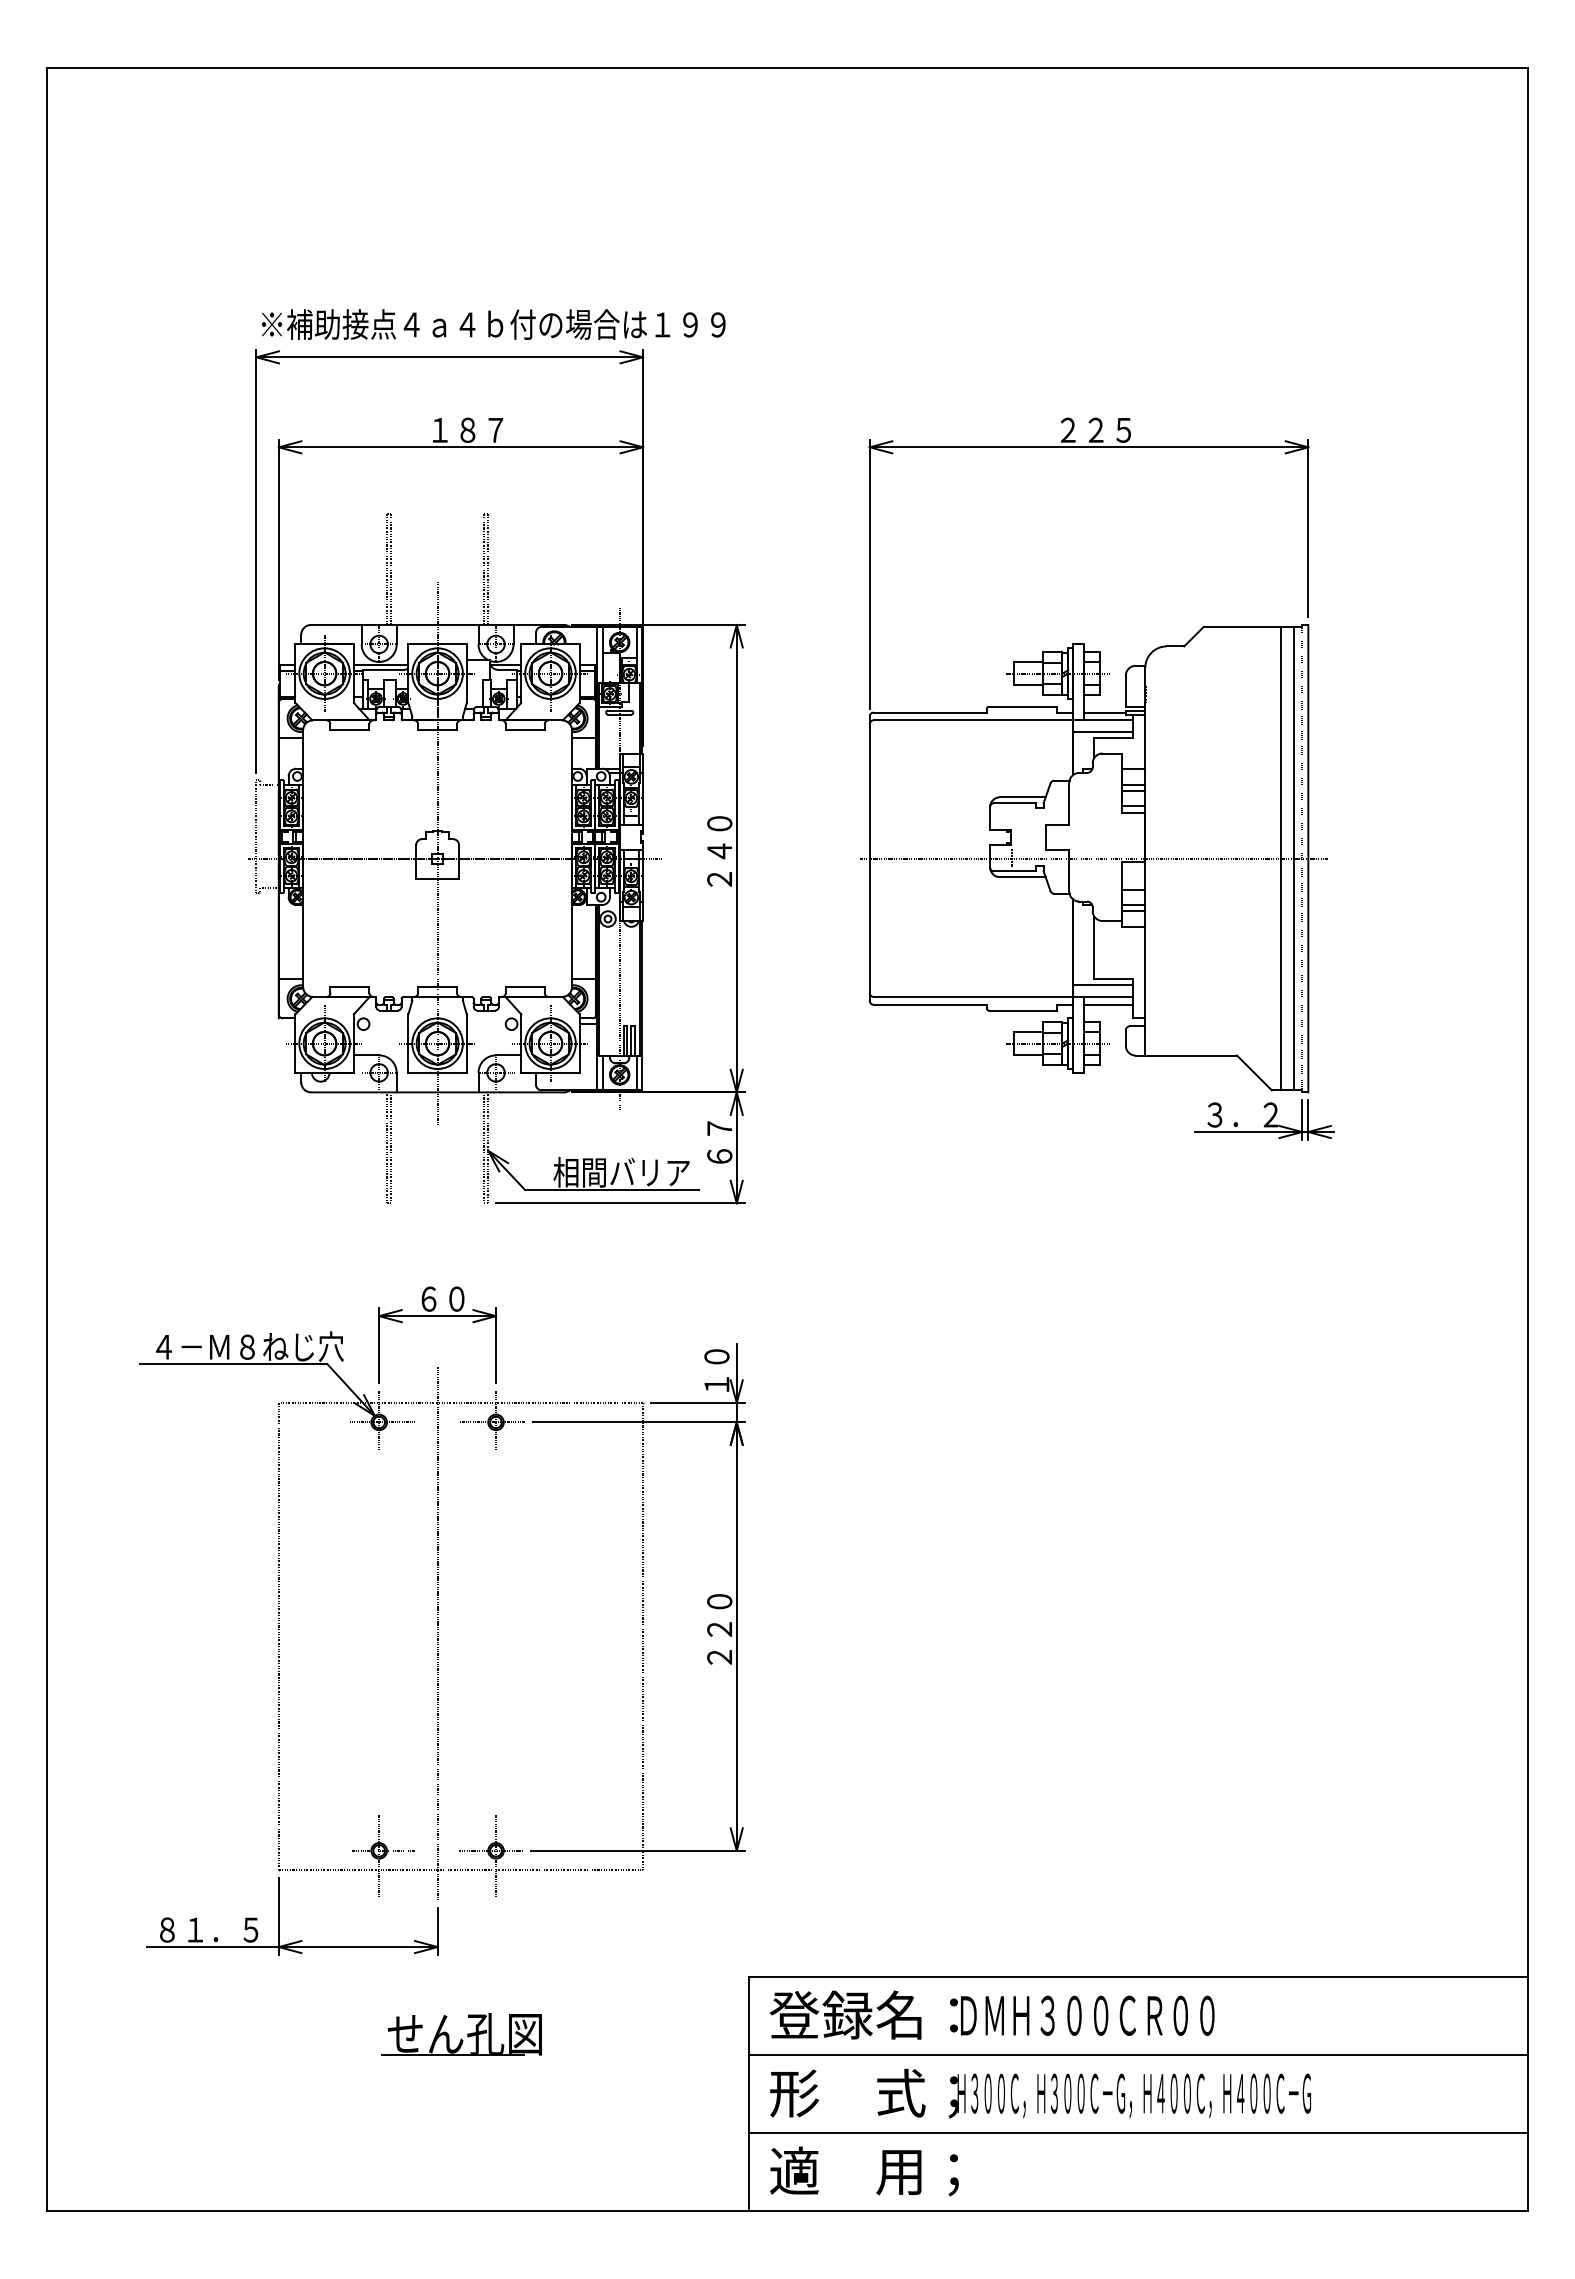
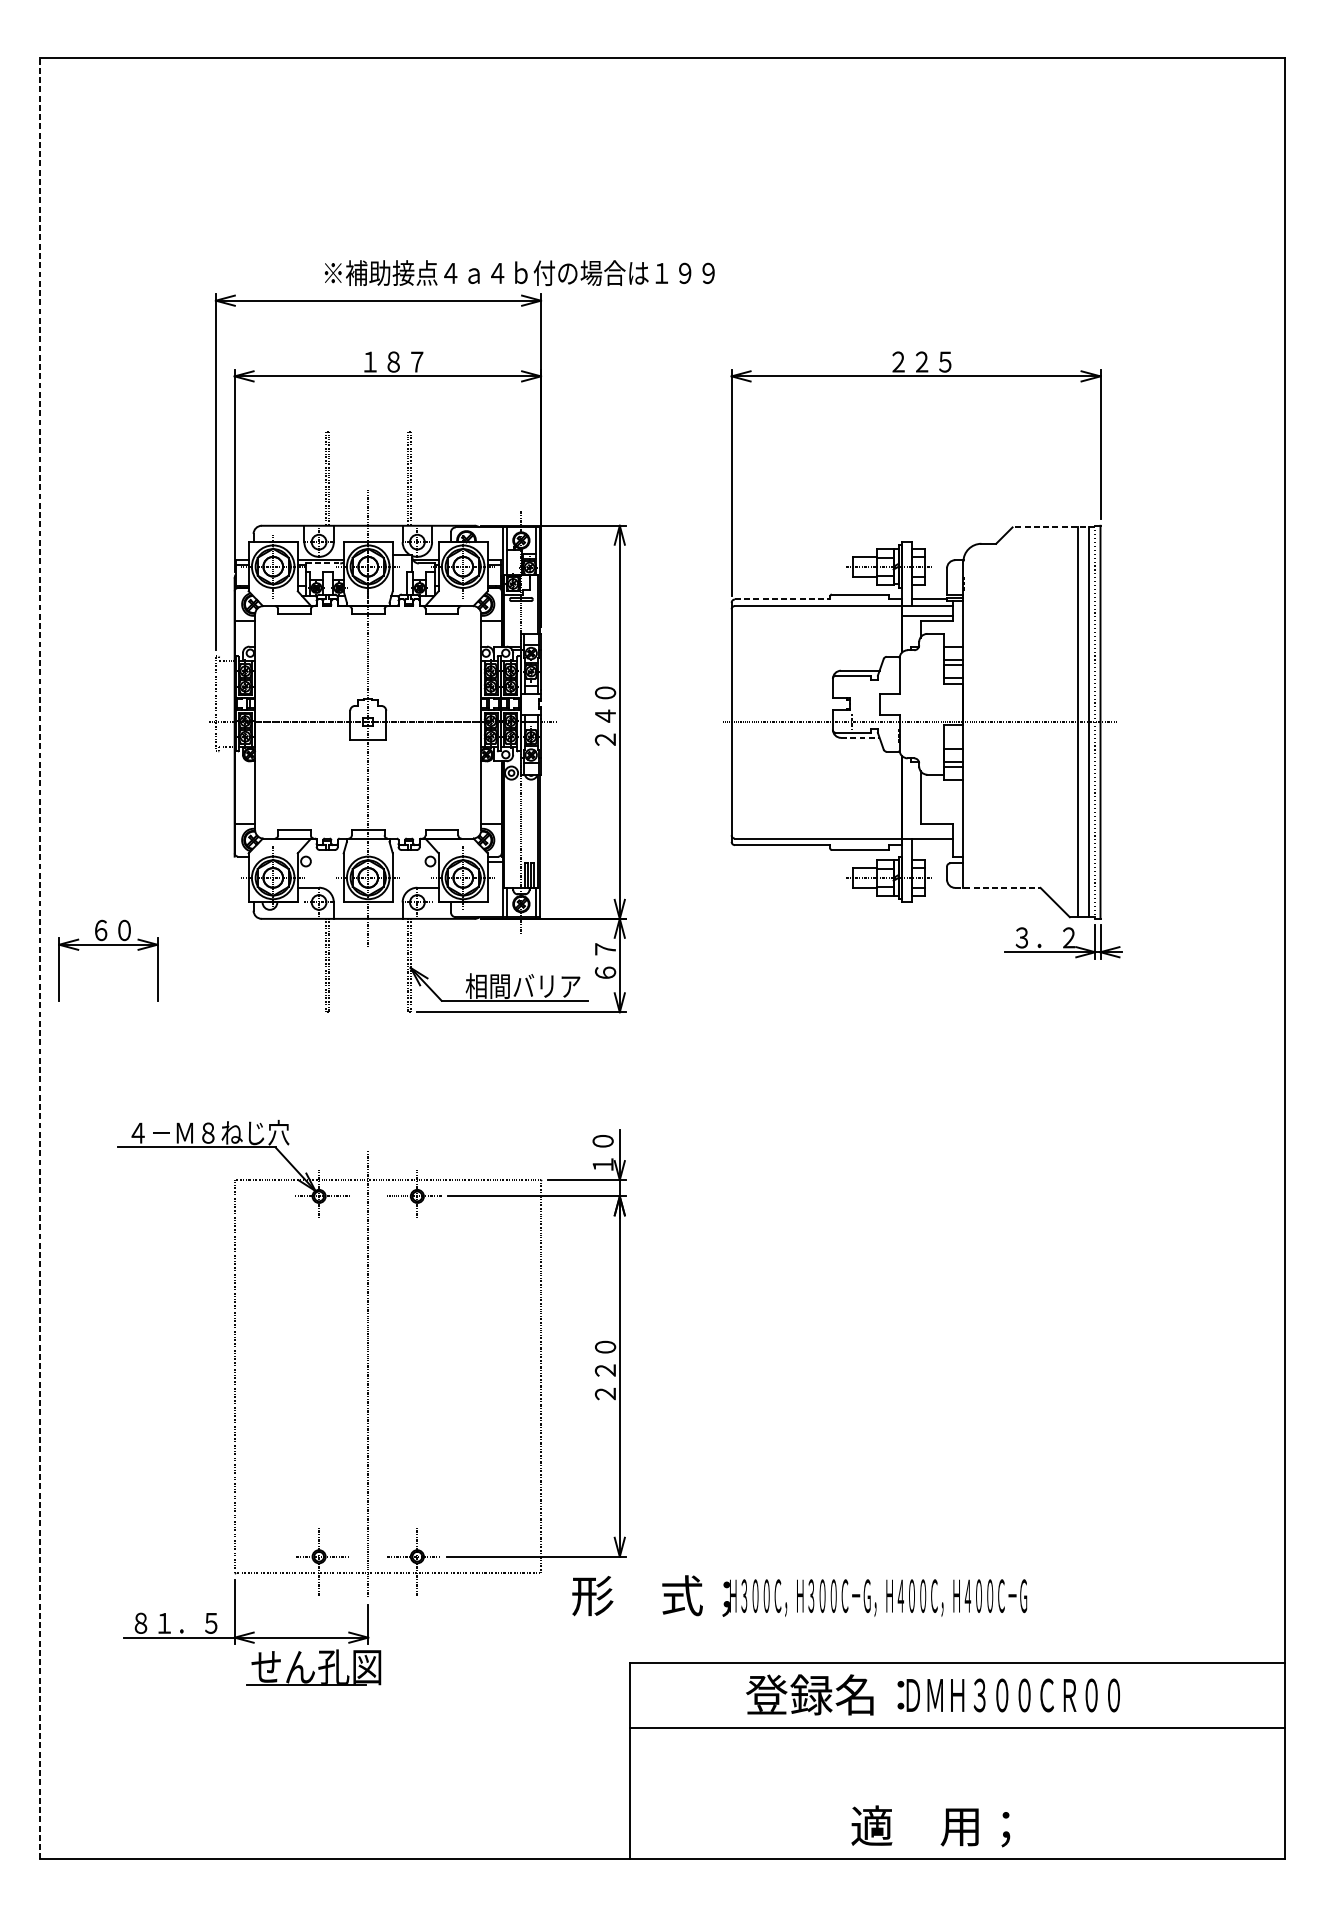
text: (493, 324) -> (519, 273), moved
line: (1252, 626) -> (1053, 527), solid -> dashed
line: (384, 669) -> (323, 563), solid -> dashed
line: (930, 712) -> (782, 599), solid -> dashed
line: (1022, 877) -> (860, 738), solid -> dashed
line: (1102, 985) -> (927, 828), removed
line: (1108, 1004) -> (932, 844), removed
line: (1186, 1055) -> (998, 887), solid -> dashed
line: (47, 1139) -> (40, 958), solid -> dashed
part: (437, 1316) -> (108, 945), moved
text: (991, 2014) -> (932, 1694), moved
part: (461, 2034) -> (313, 1667), moved
text: (1040, 2093) -> (799, 1595), moved
line: (1137, 2132) -> (956, 1793), removed
text: (864, 2171) -> (930, 1826), moved

